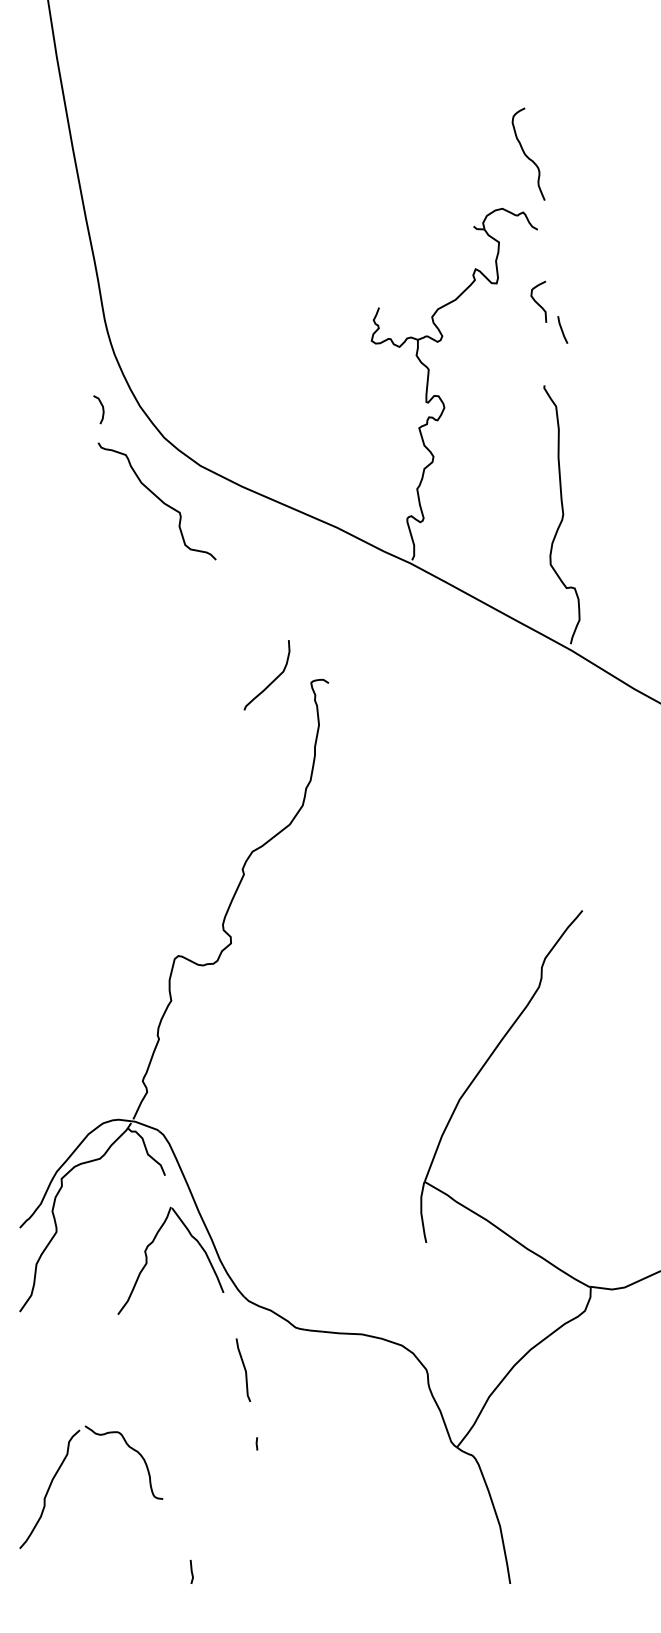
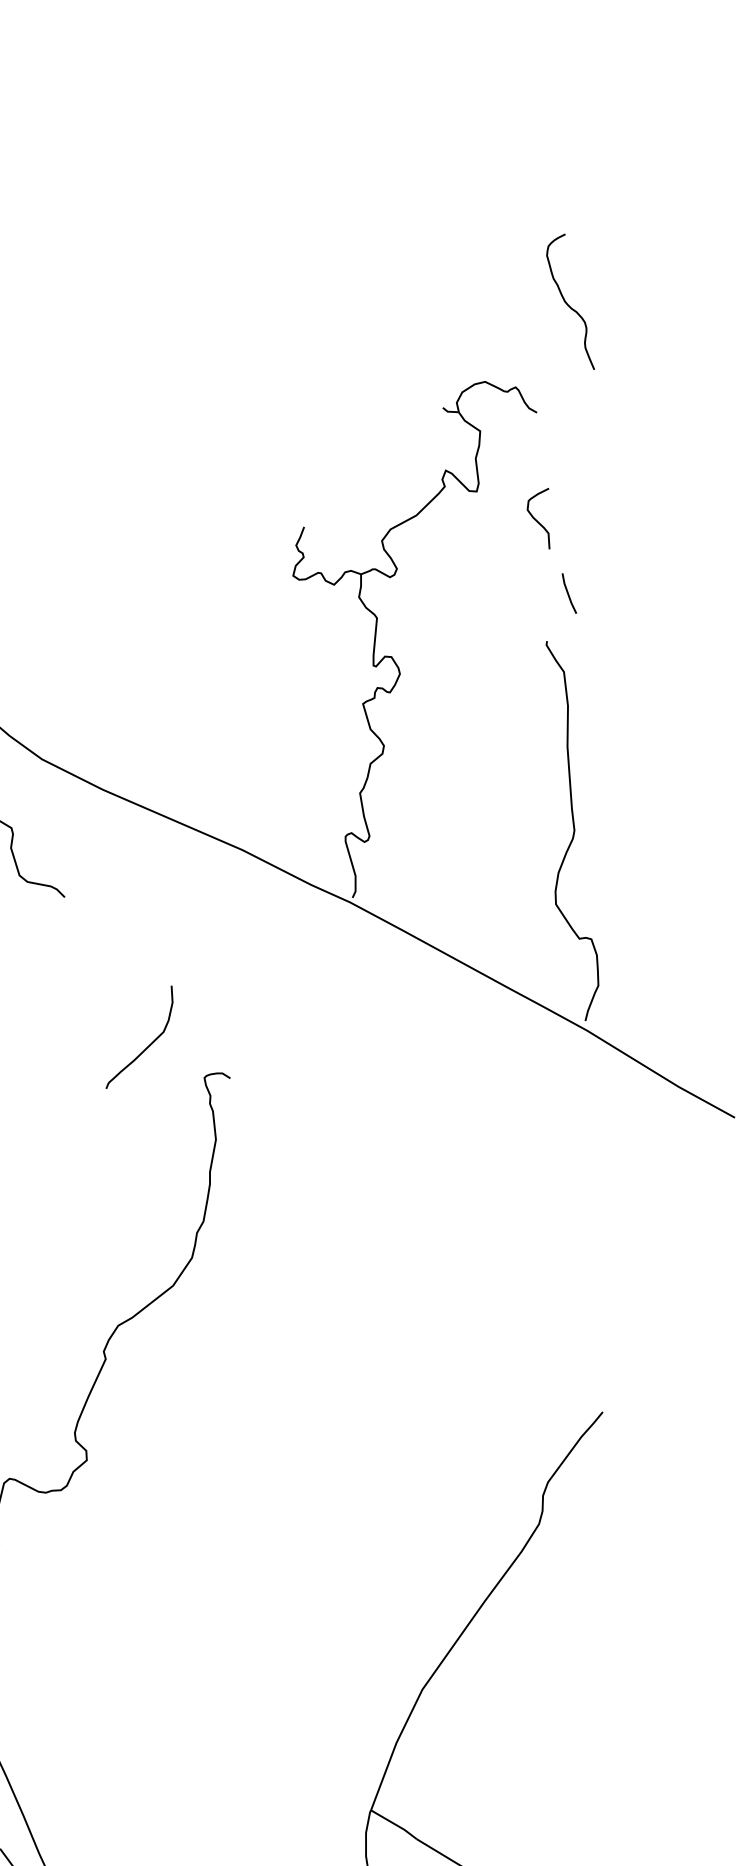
curve: (526, 154) -> (567, 302), moved
line: (562, 329) -> (568, 592), moved
curve: (272, 680) -> (147, 1044), moved

